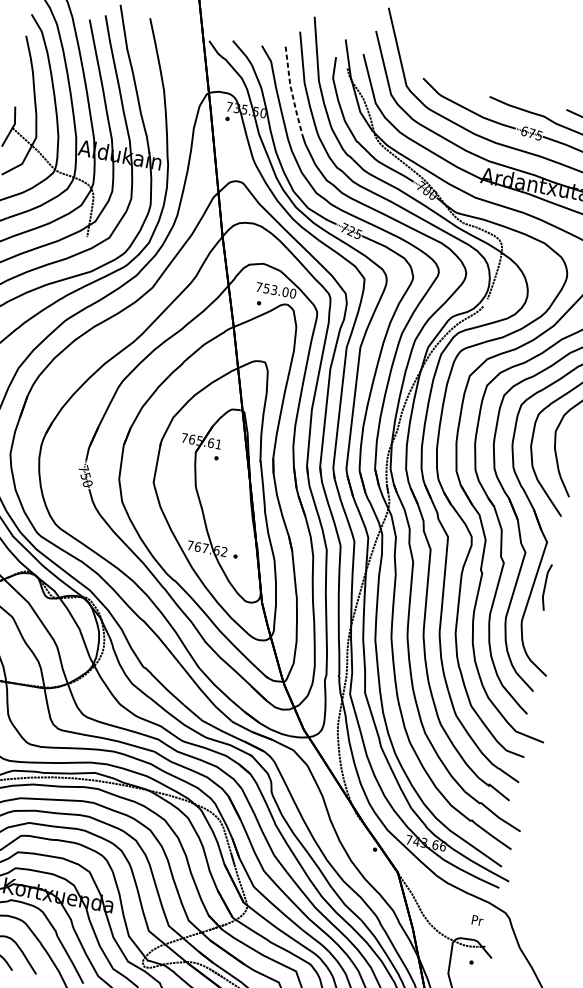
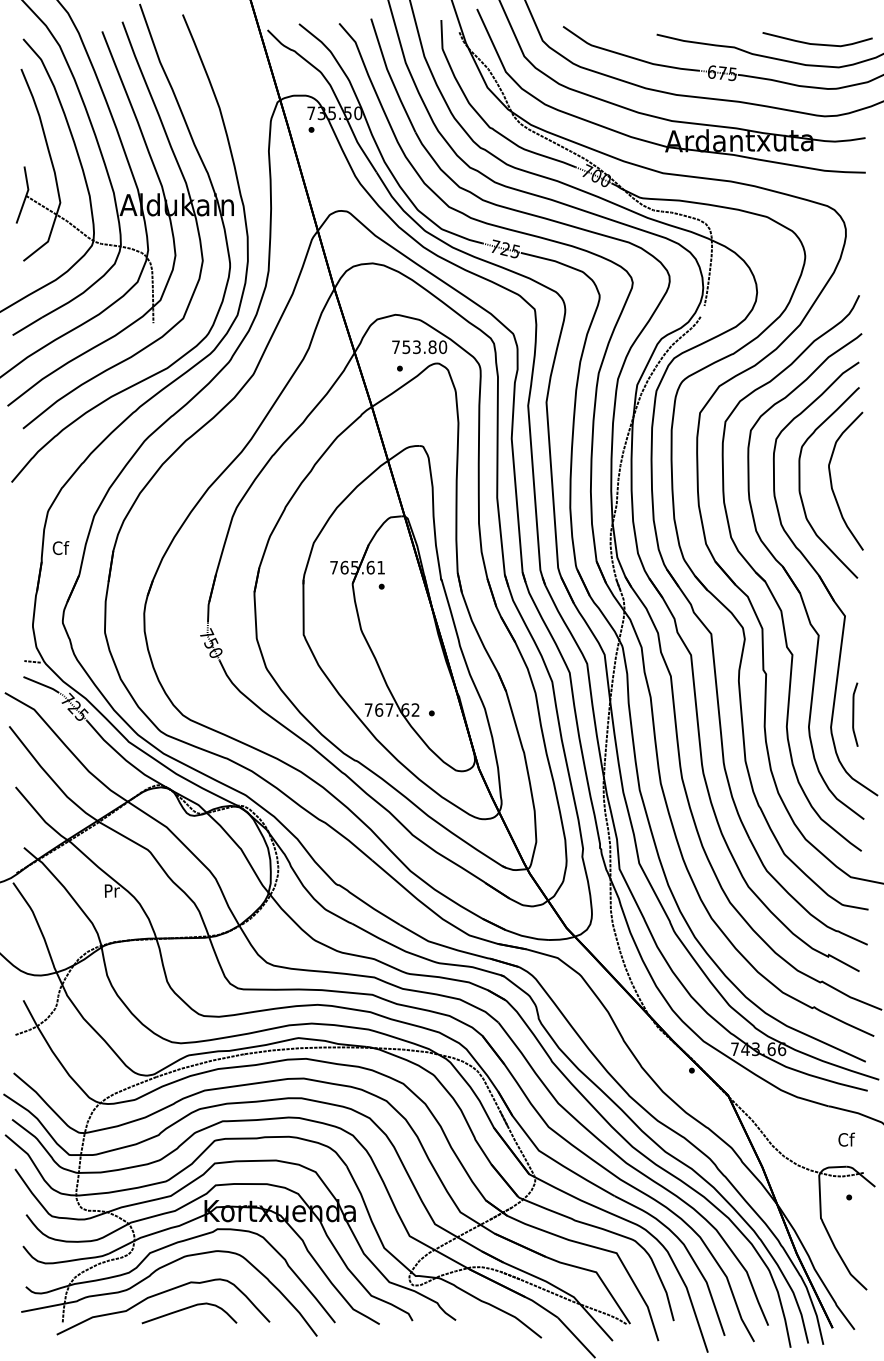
line: (291, 91) -> (390, 76), dashed -> solid
text: (285, 291) -> (432, 346), 753.00 -> 753.80
curve: (545, 587) -> (854, 714), moved
text: (477, 920) -> (846, 1139), Pr -> Cf

